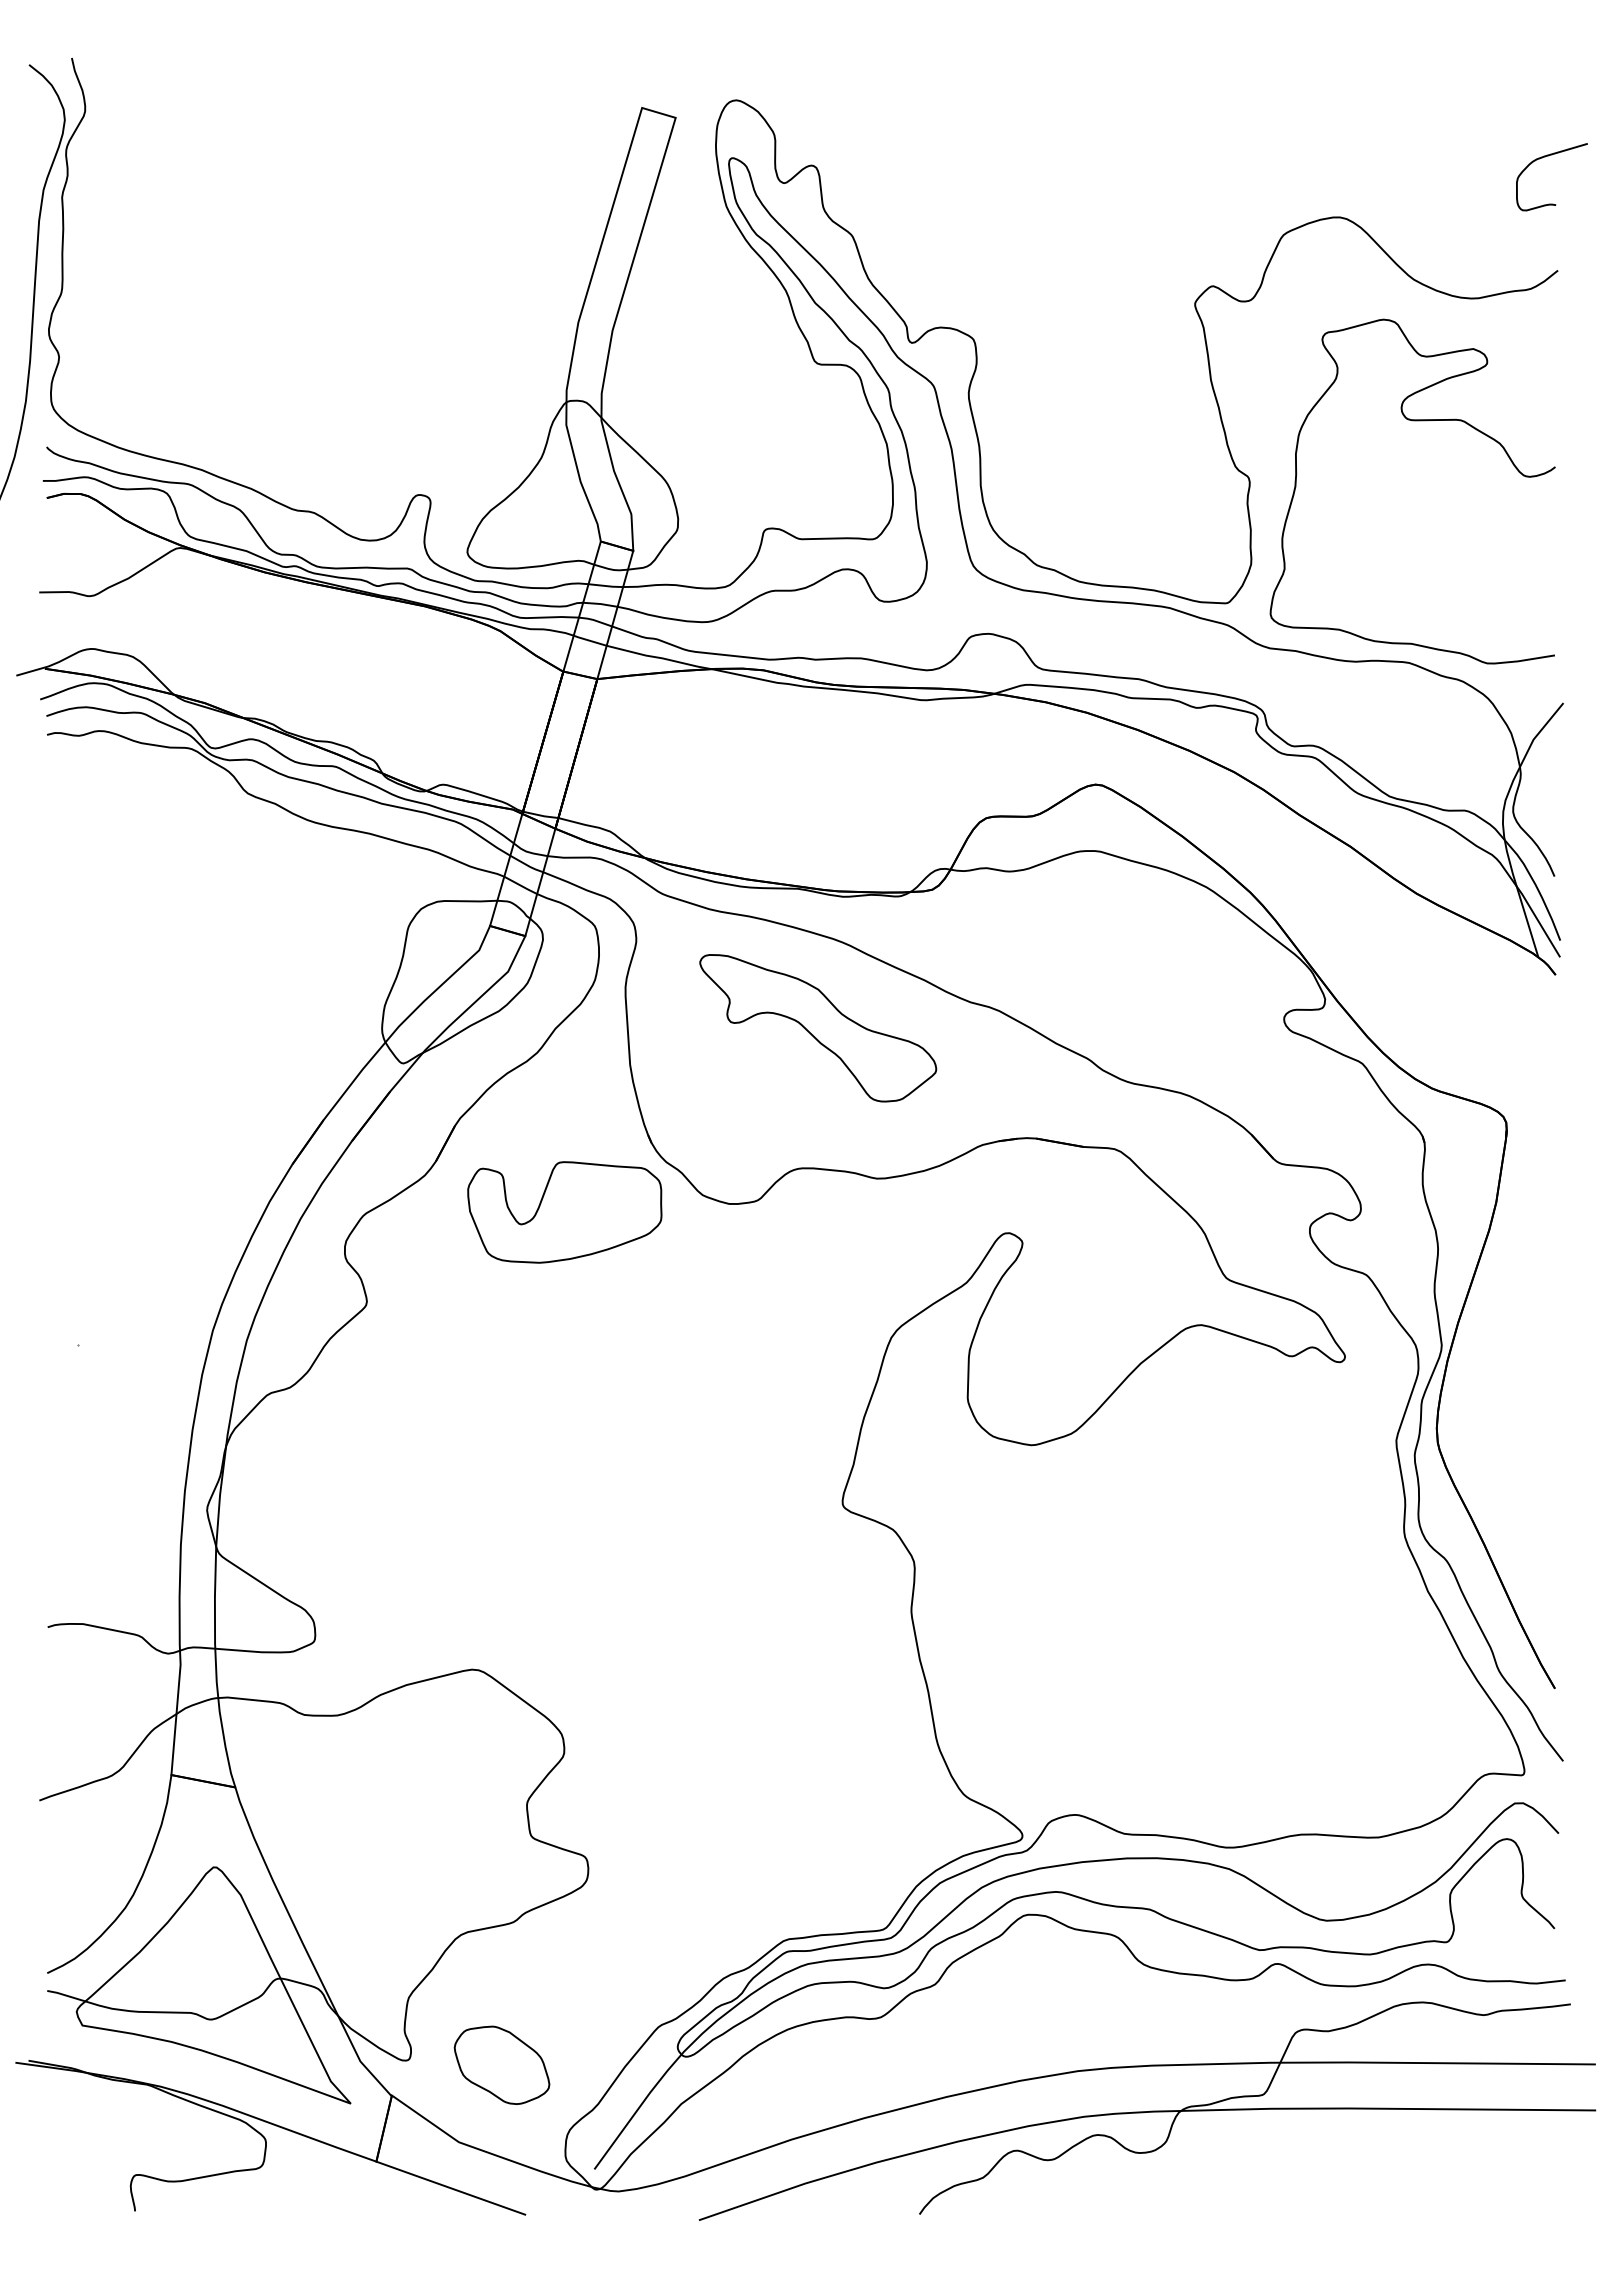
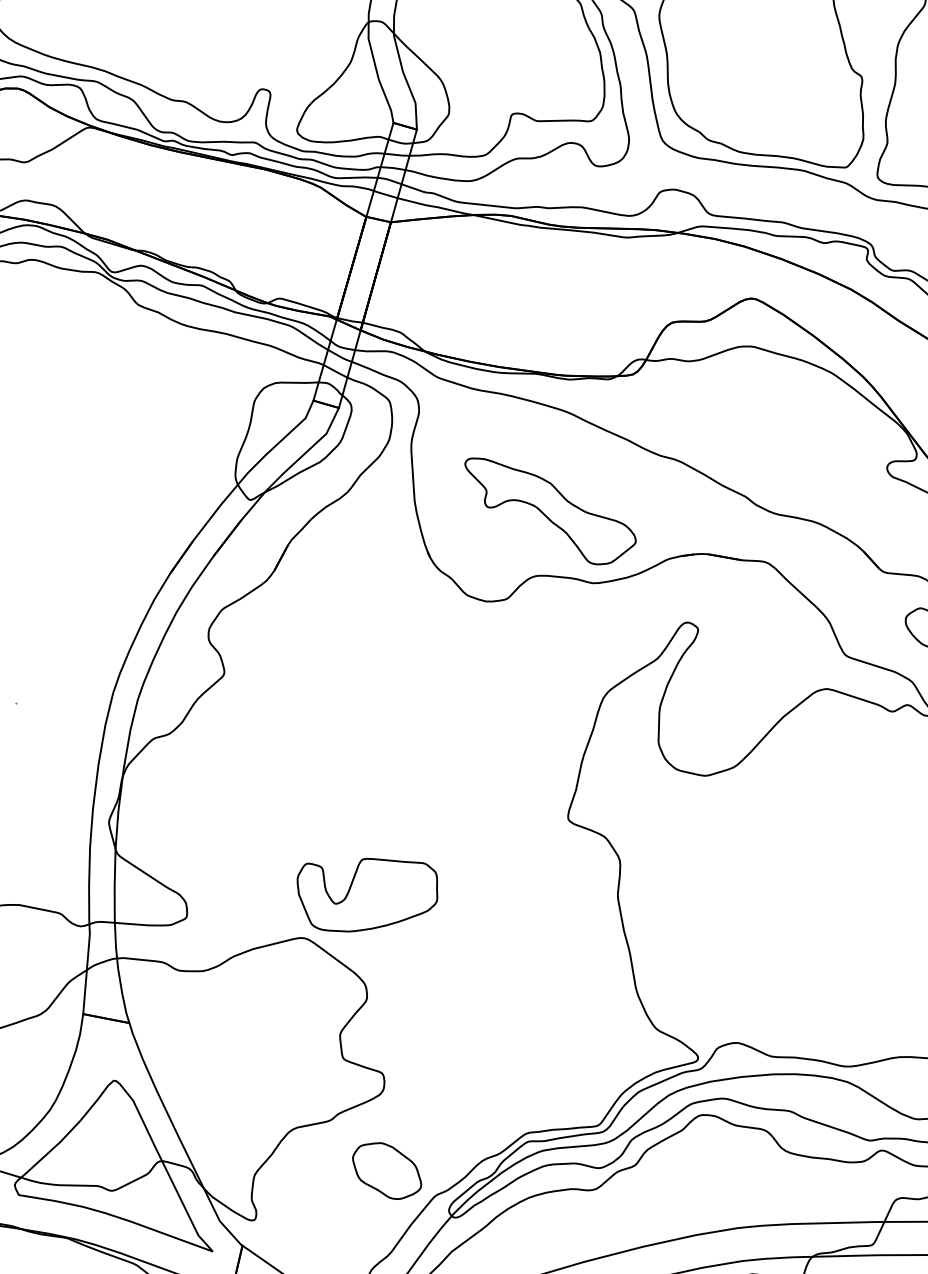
part: (818, 1028) -> (550, 511), moved
part: (564, 1212) -> (367, 895), moved
part: (501, 2064) -> (386, 1170), moved

